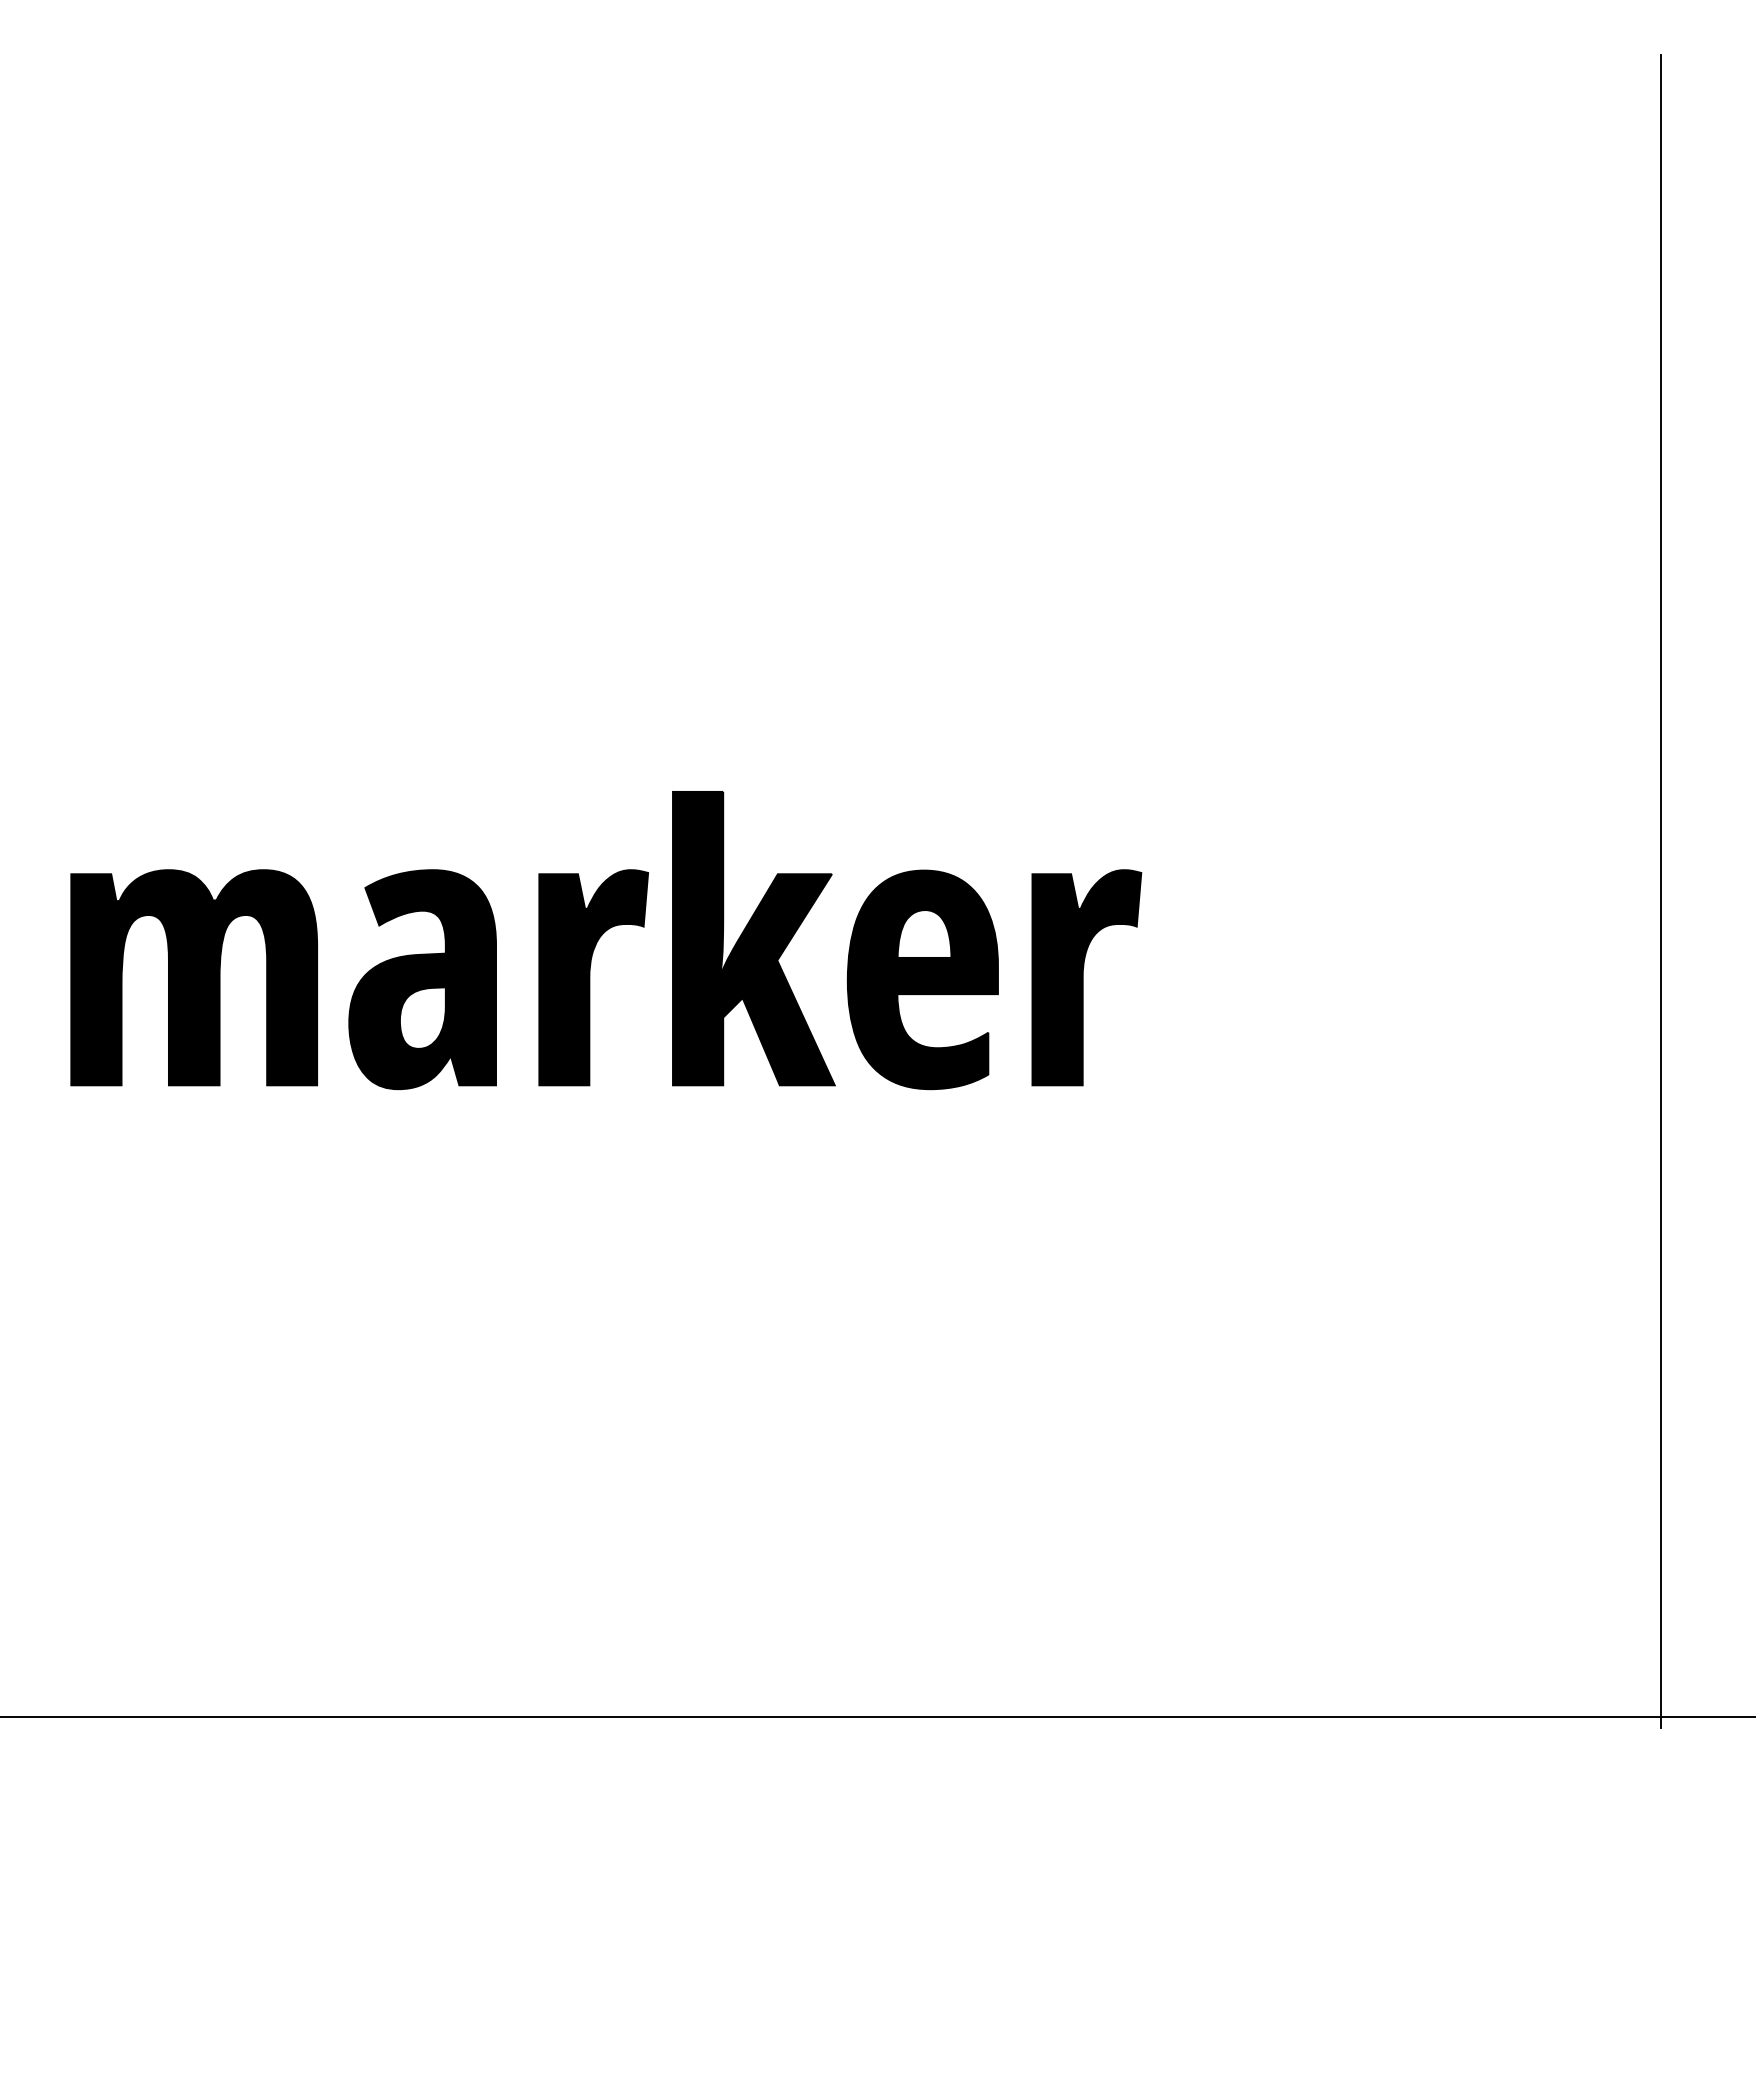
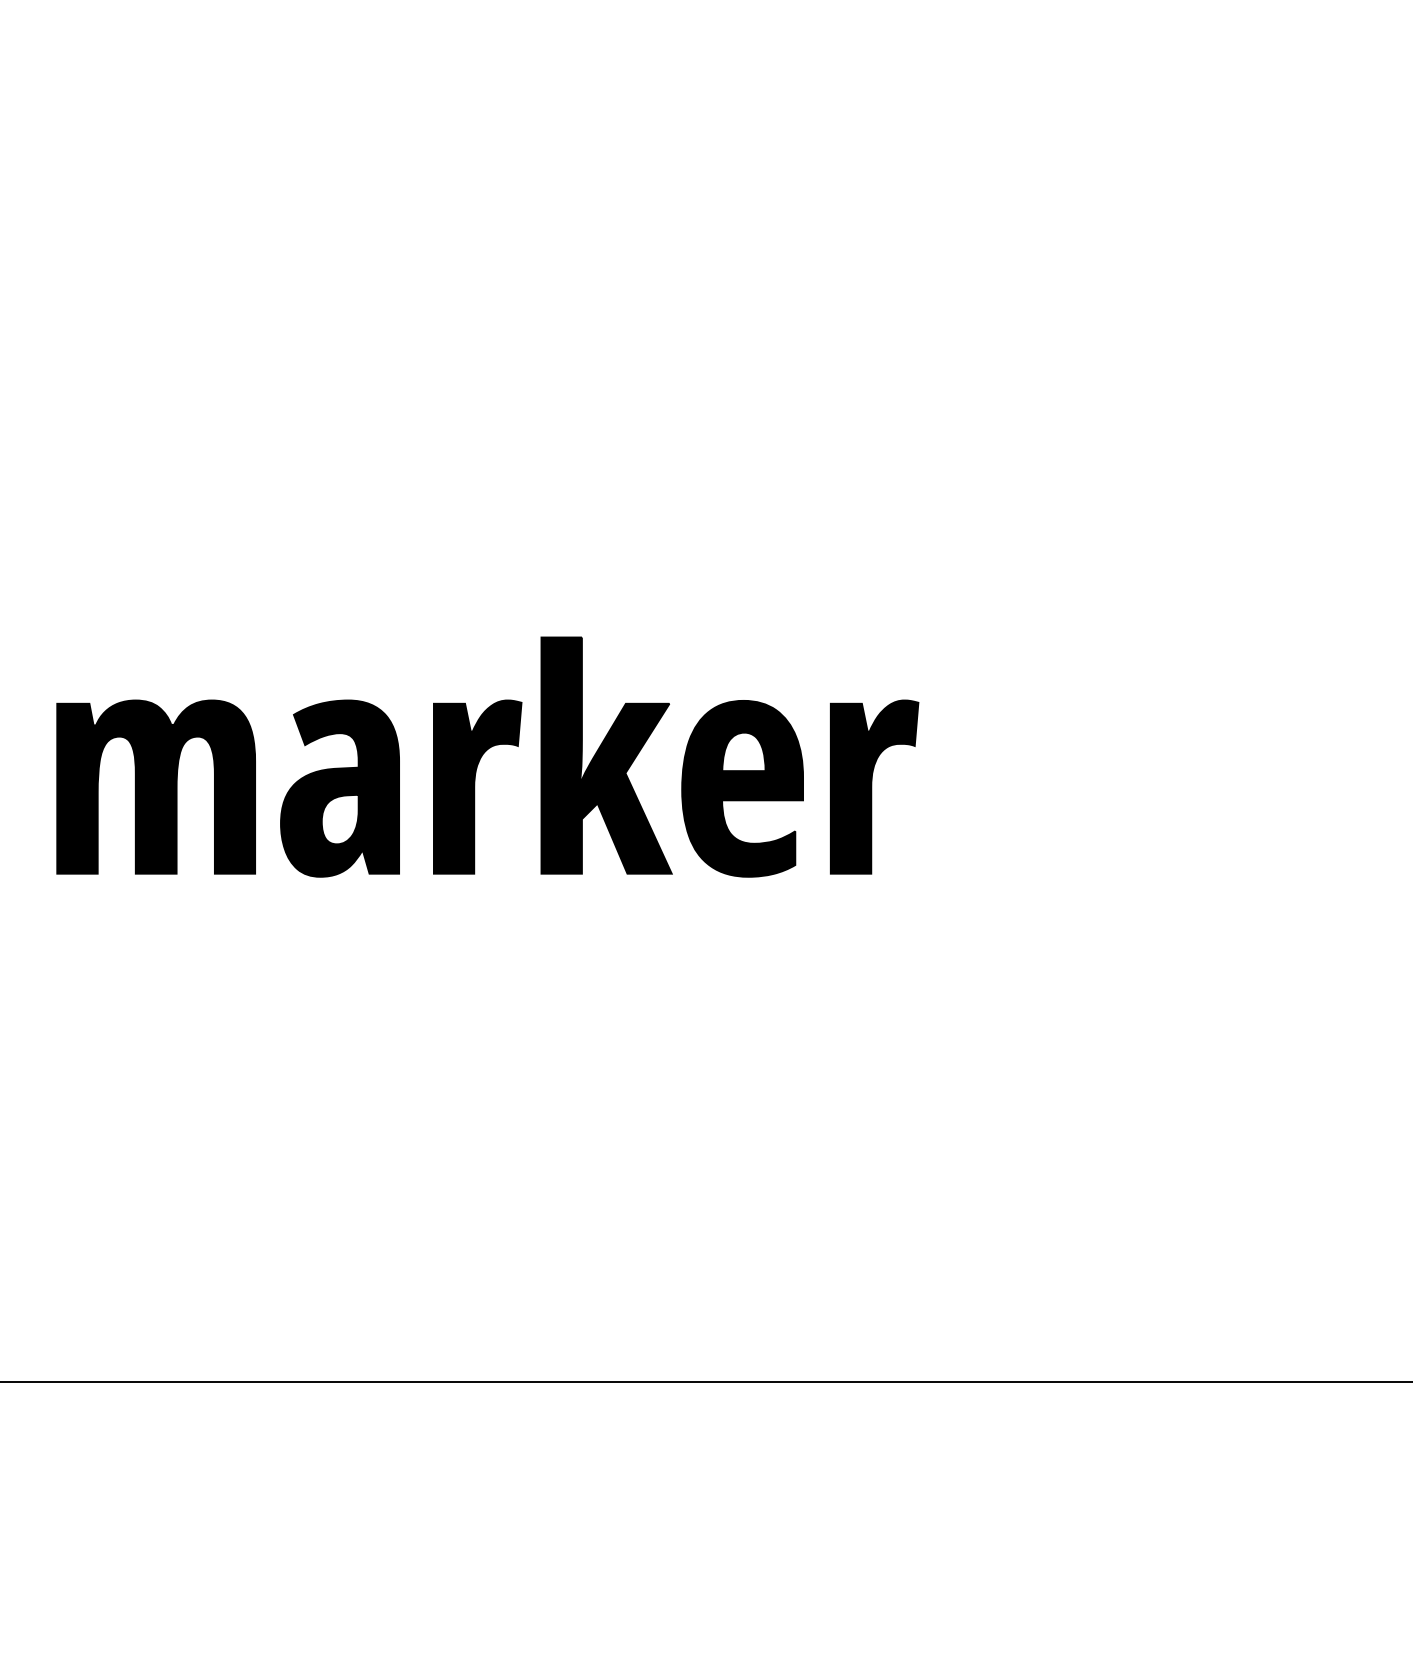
line: (1660, 891) -> (1336, 717), removed

